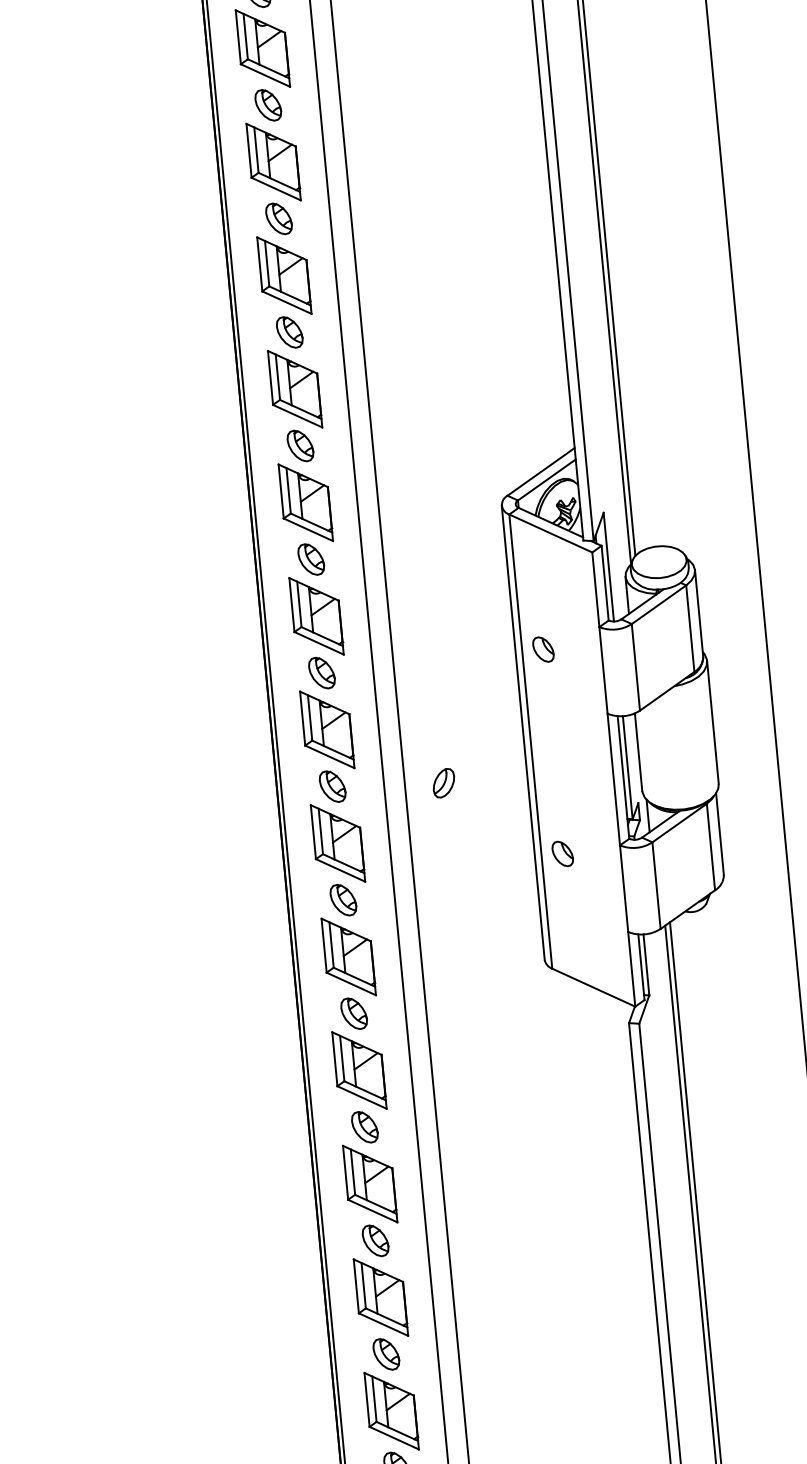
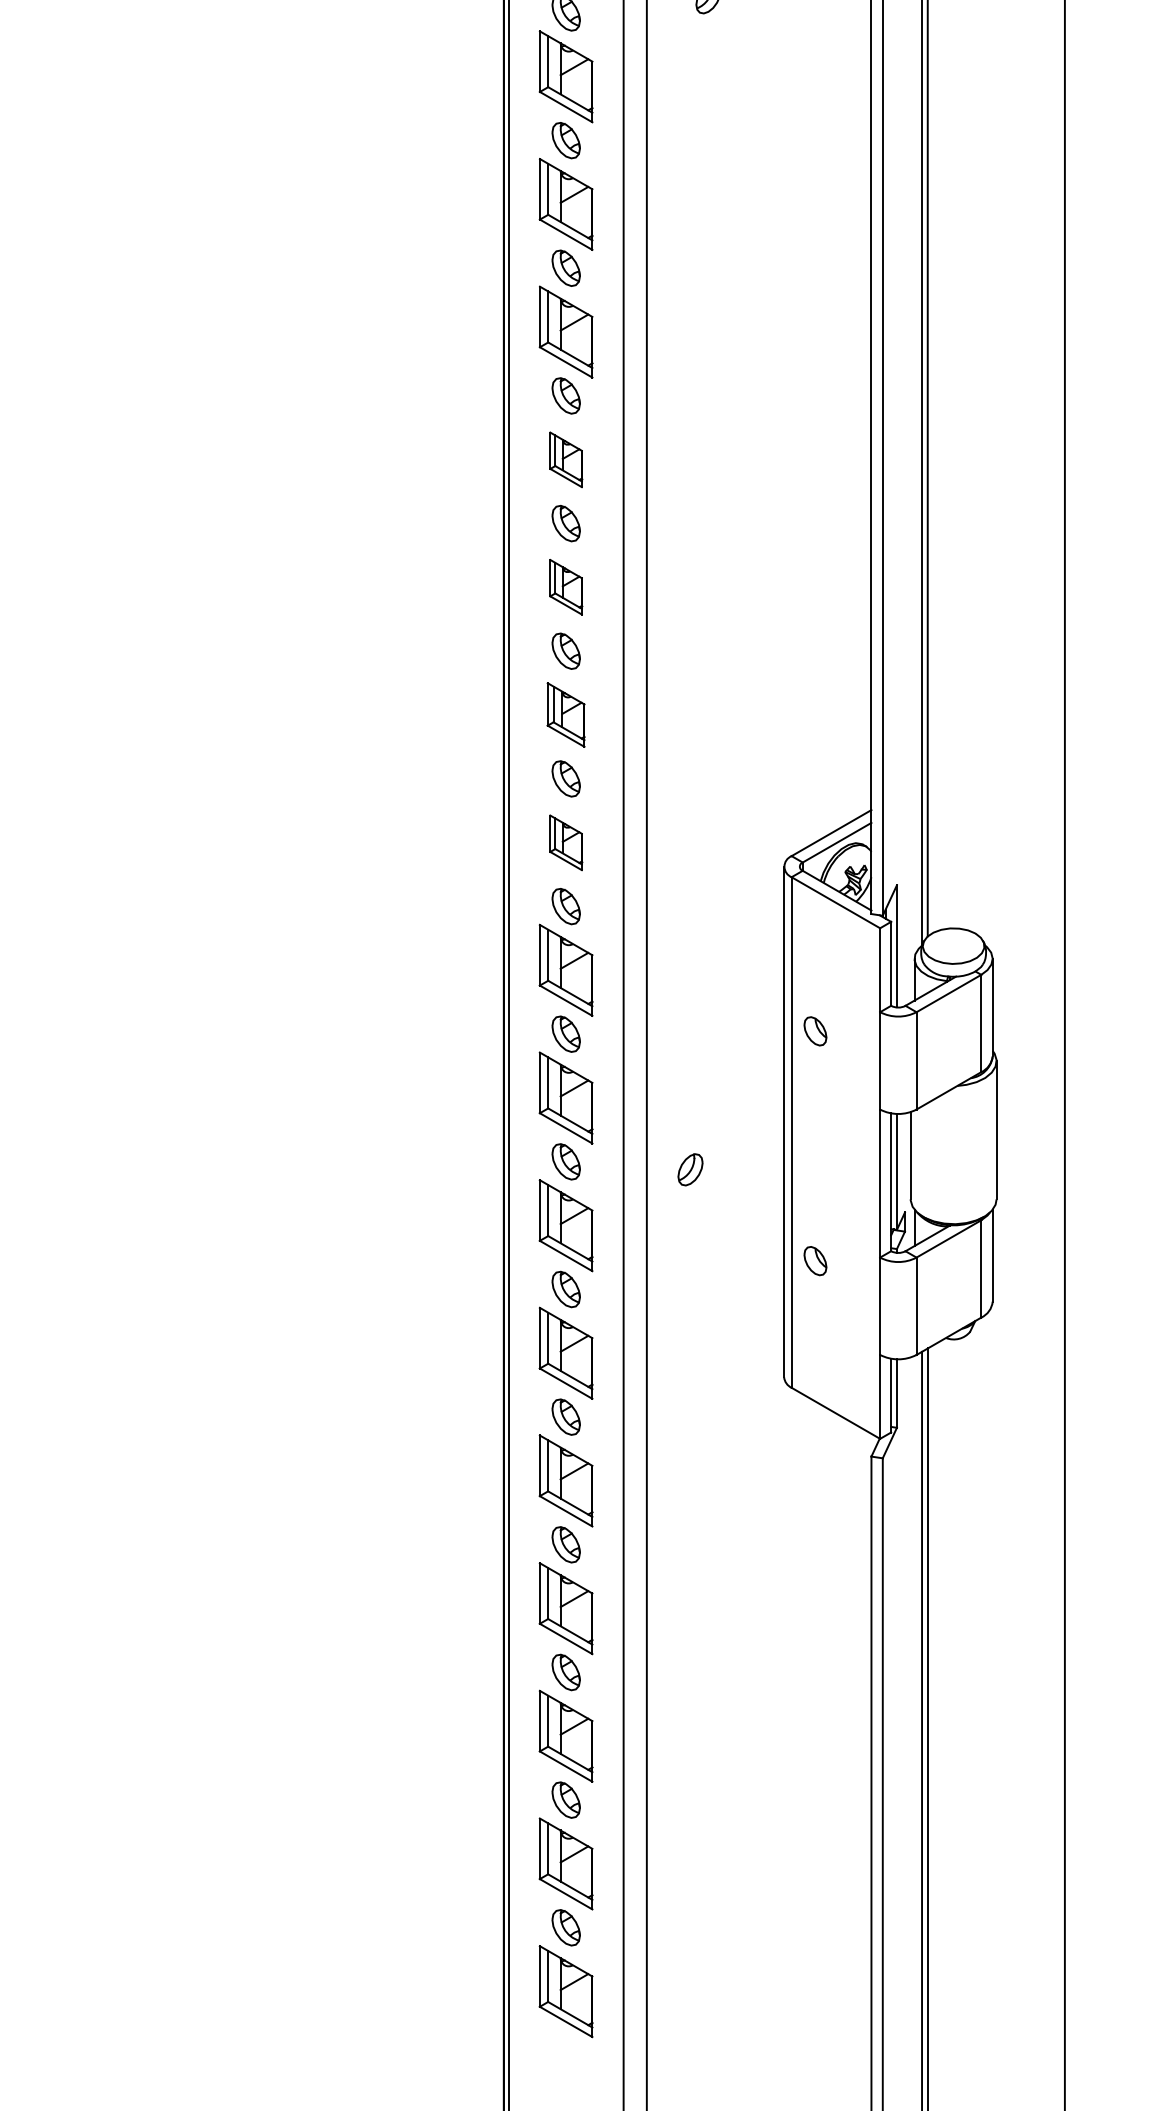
part: (273, 161) -> (565, 459), size x0.6
part: (283, 274) -> (565, 586), size x0.6
part: (294, 388) -> (565, 714), size x0.7
part: (305, 502) -> (565, 842), size x0.6

